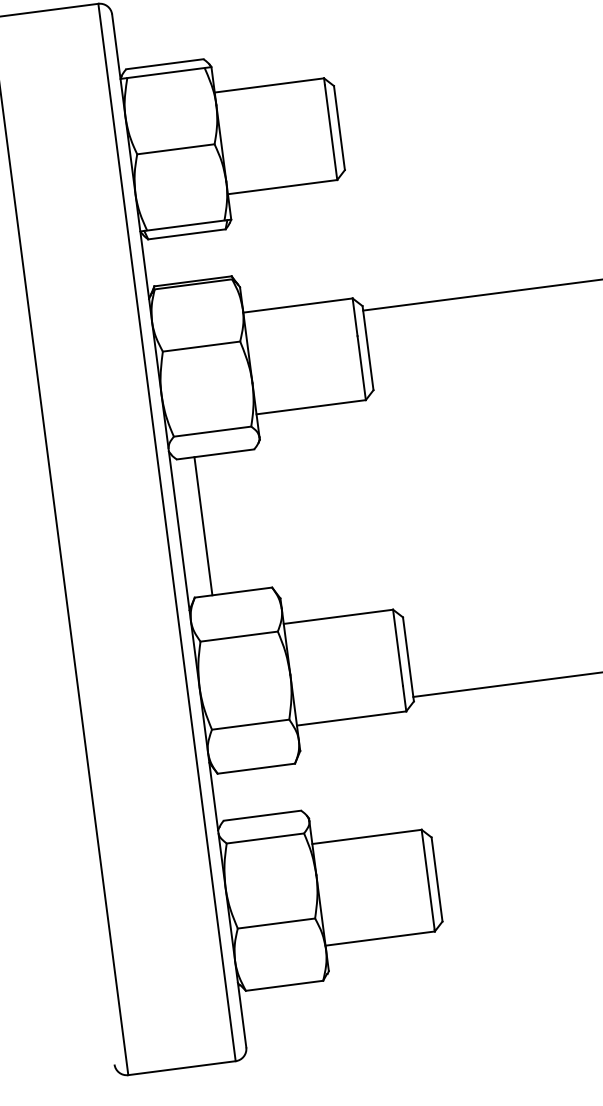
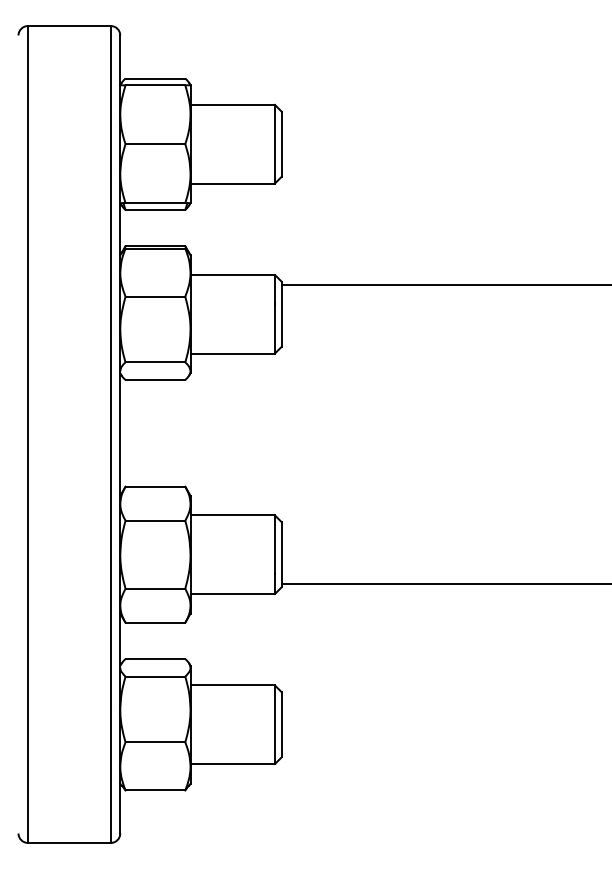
line: (203, 525) -> (139, 432), removed

